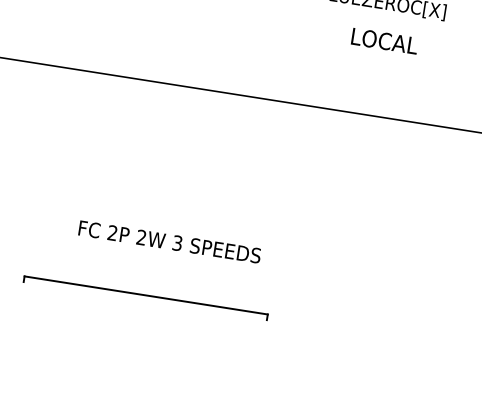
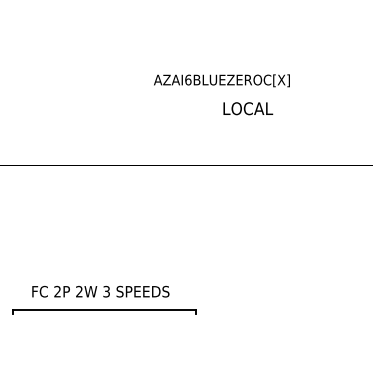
text: (169, 241) -> (100, 291), moved
part: (145, 297) -> (104, 311), moved

